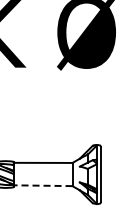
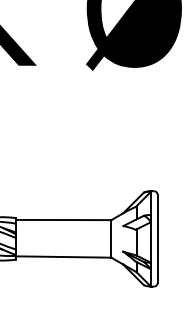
line: (42, 185) -> (62, 256), dashed -> solid

